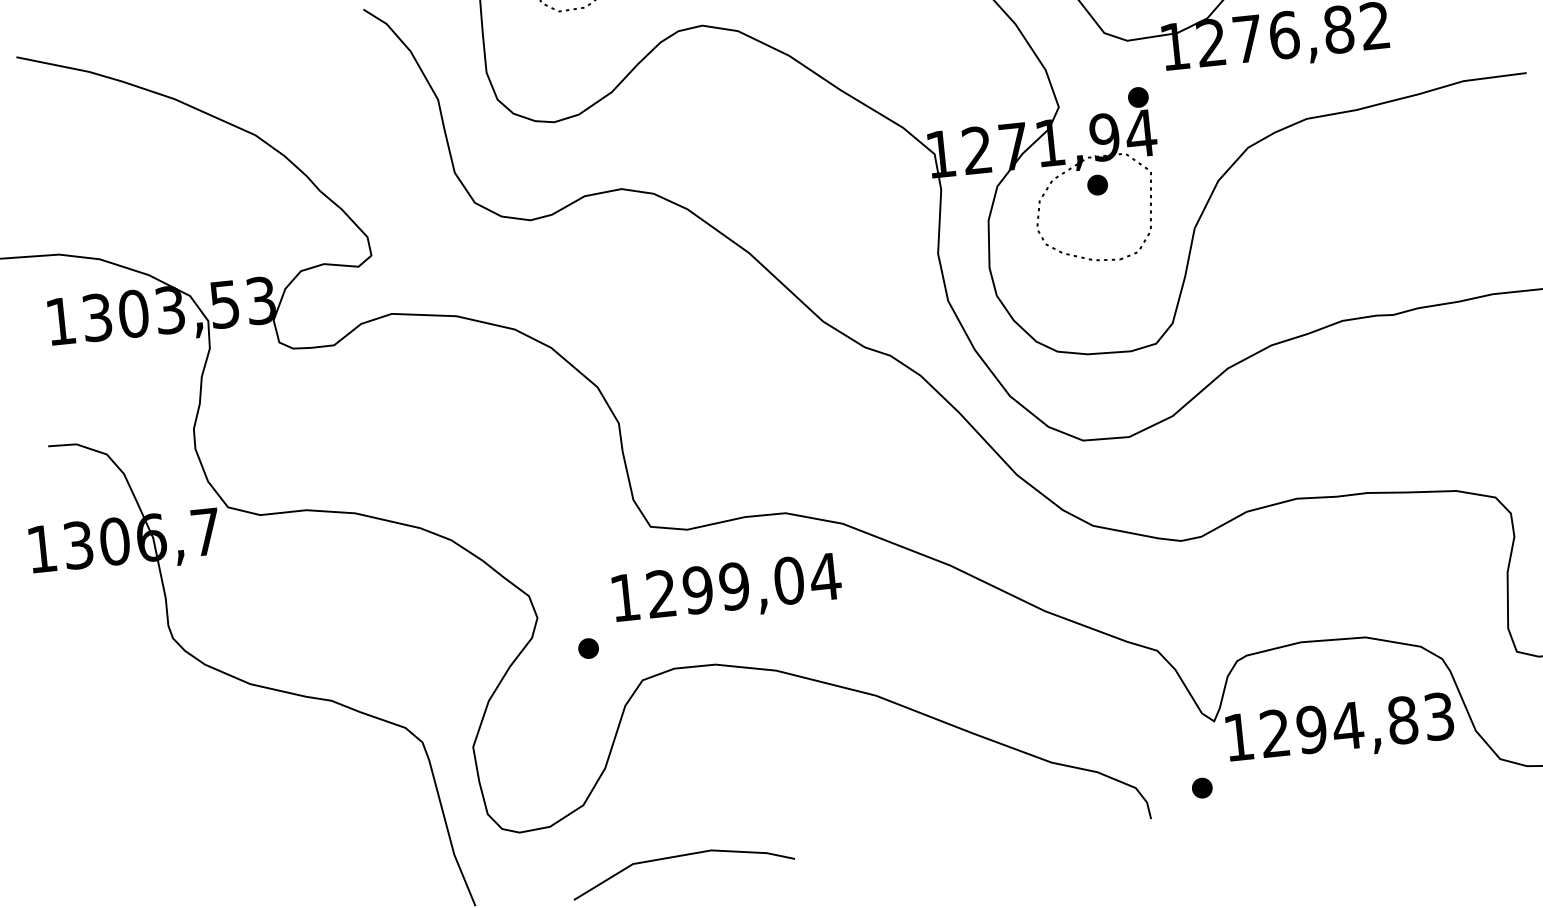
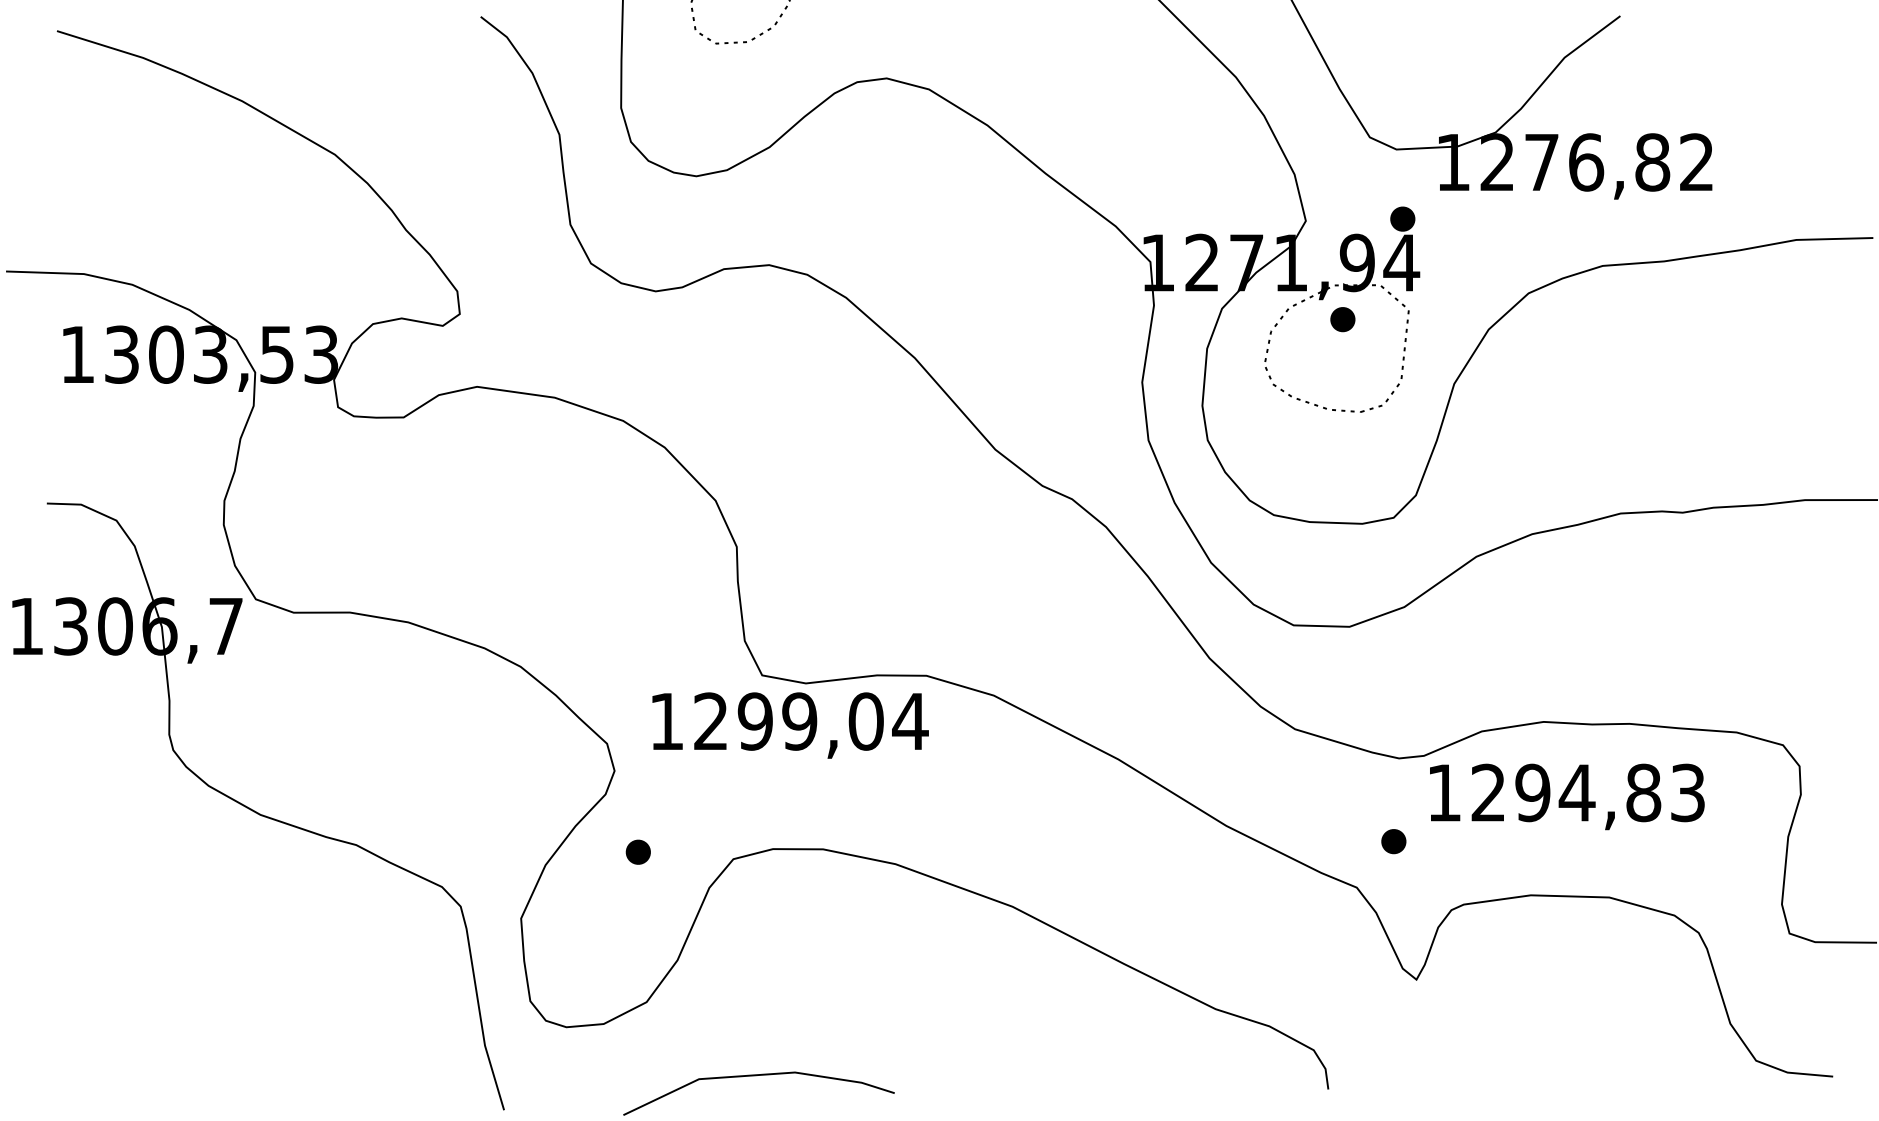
text: (727, 590) -> (790, 725), moved
part: (587, 648) -> (637, 851), moved
text: (1340, 729) -> (1567, 796), moved
part: (1202, 788) -> (1393, 841), moved

